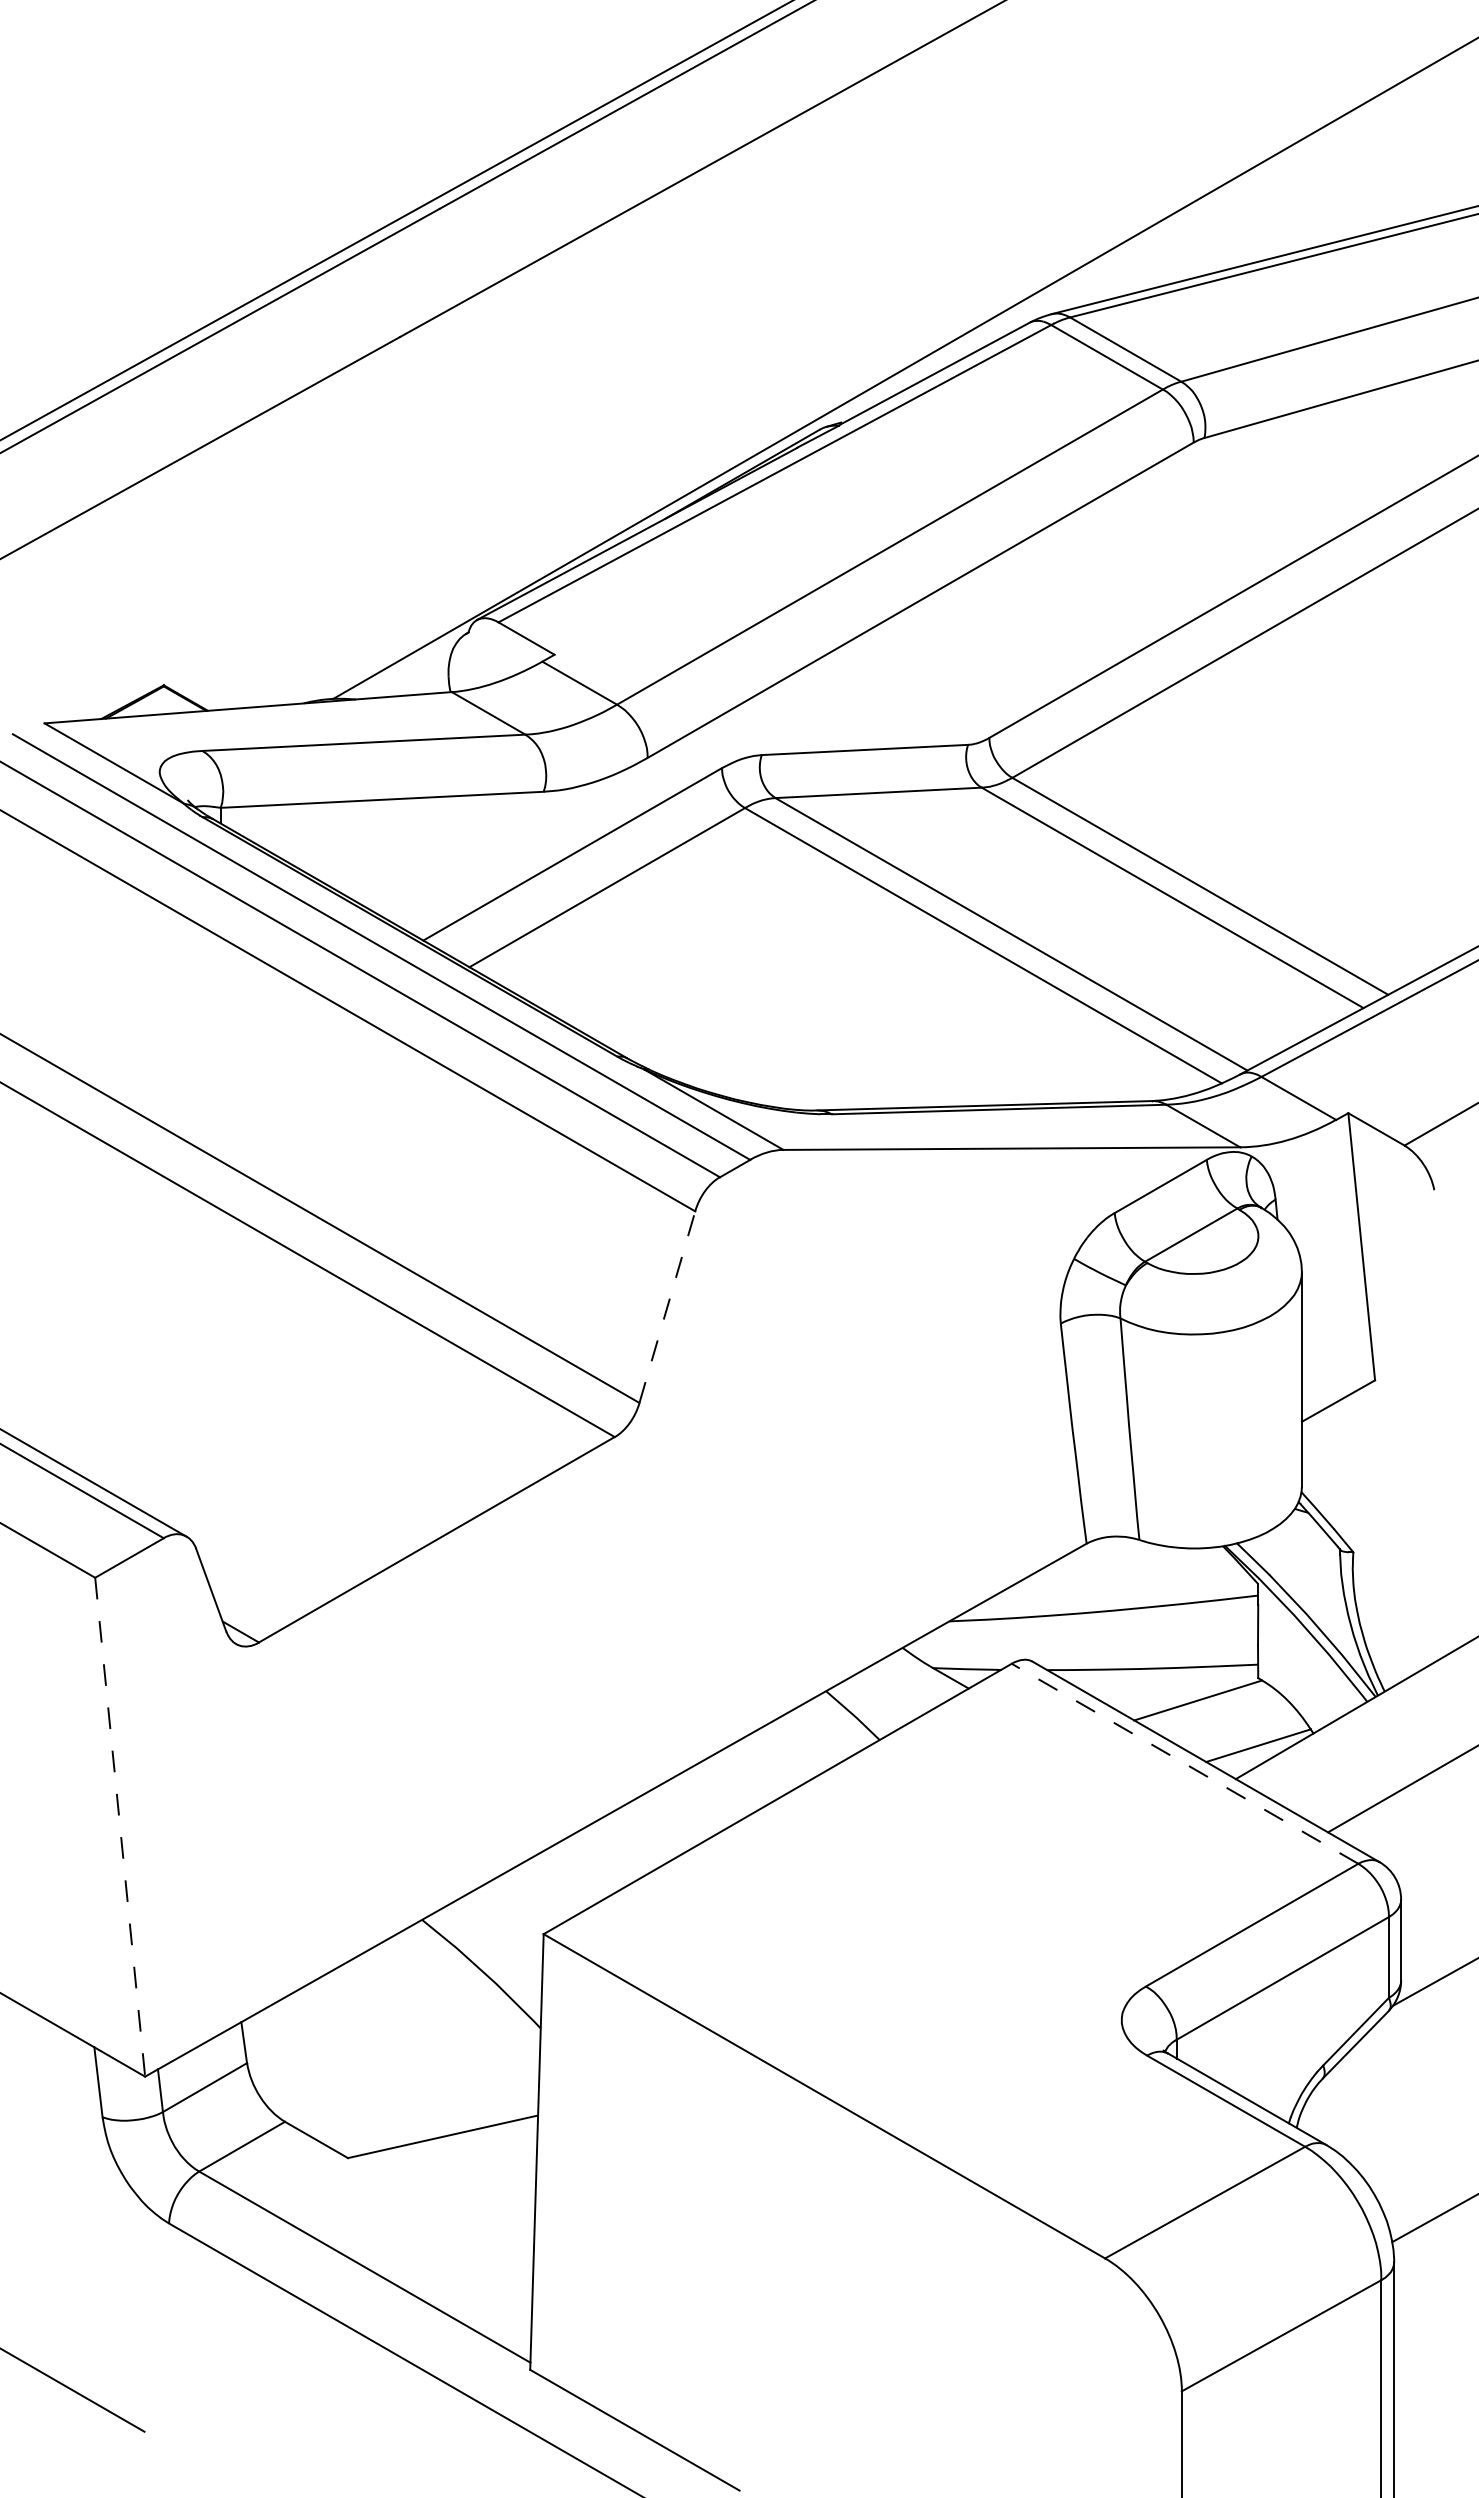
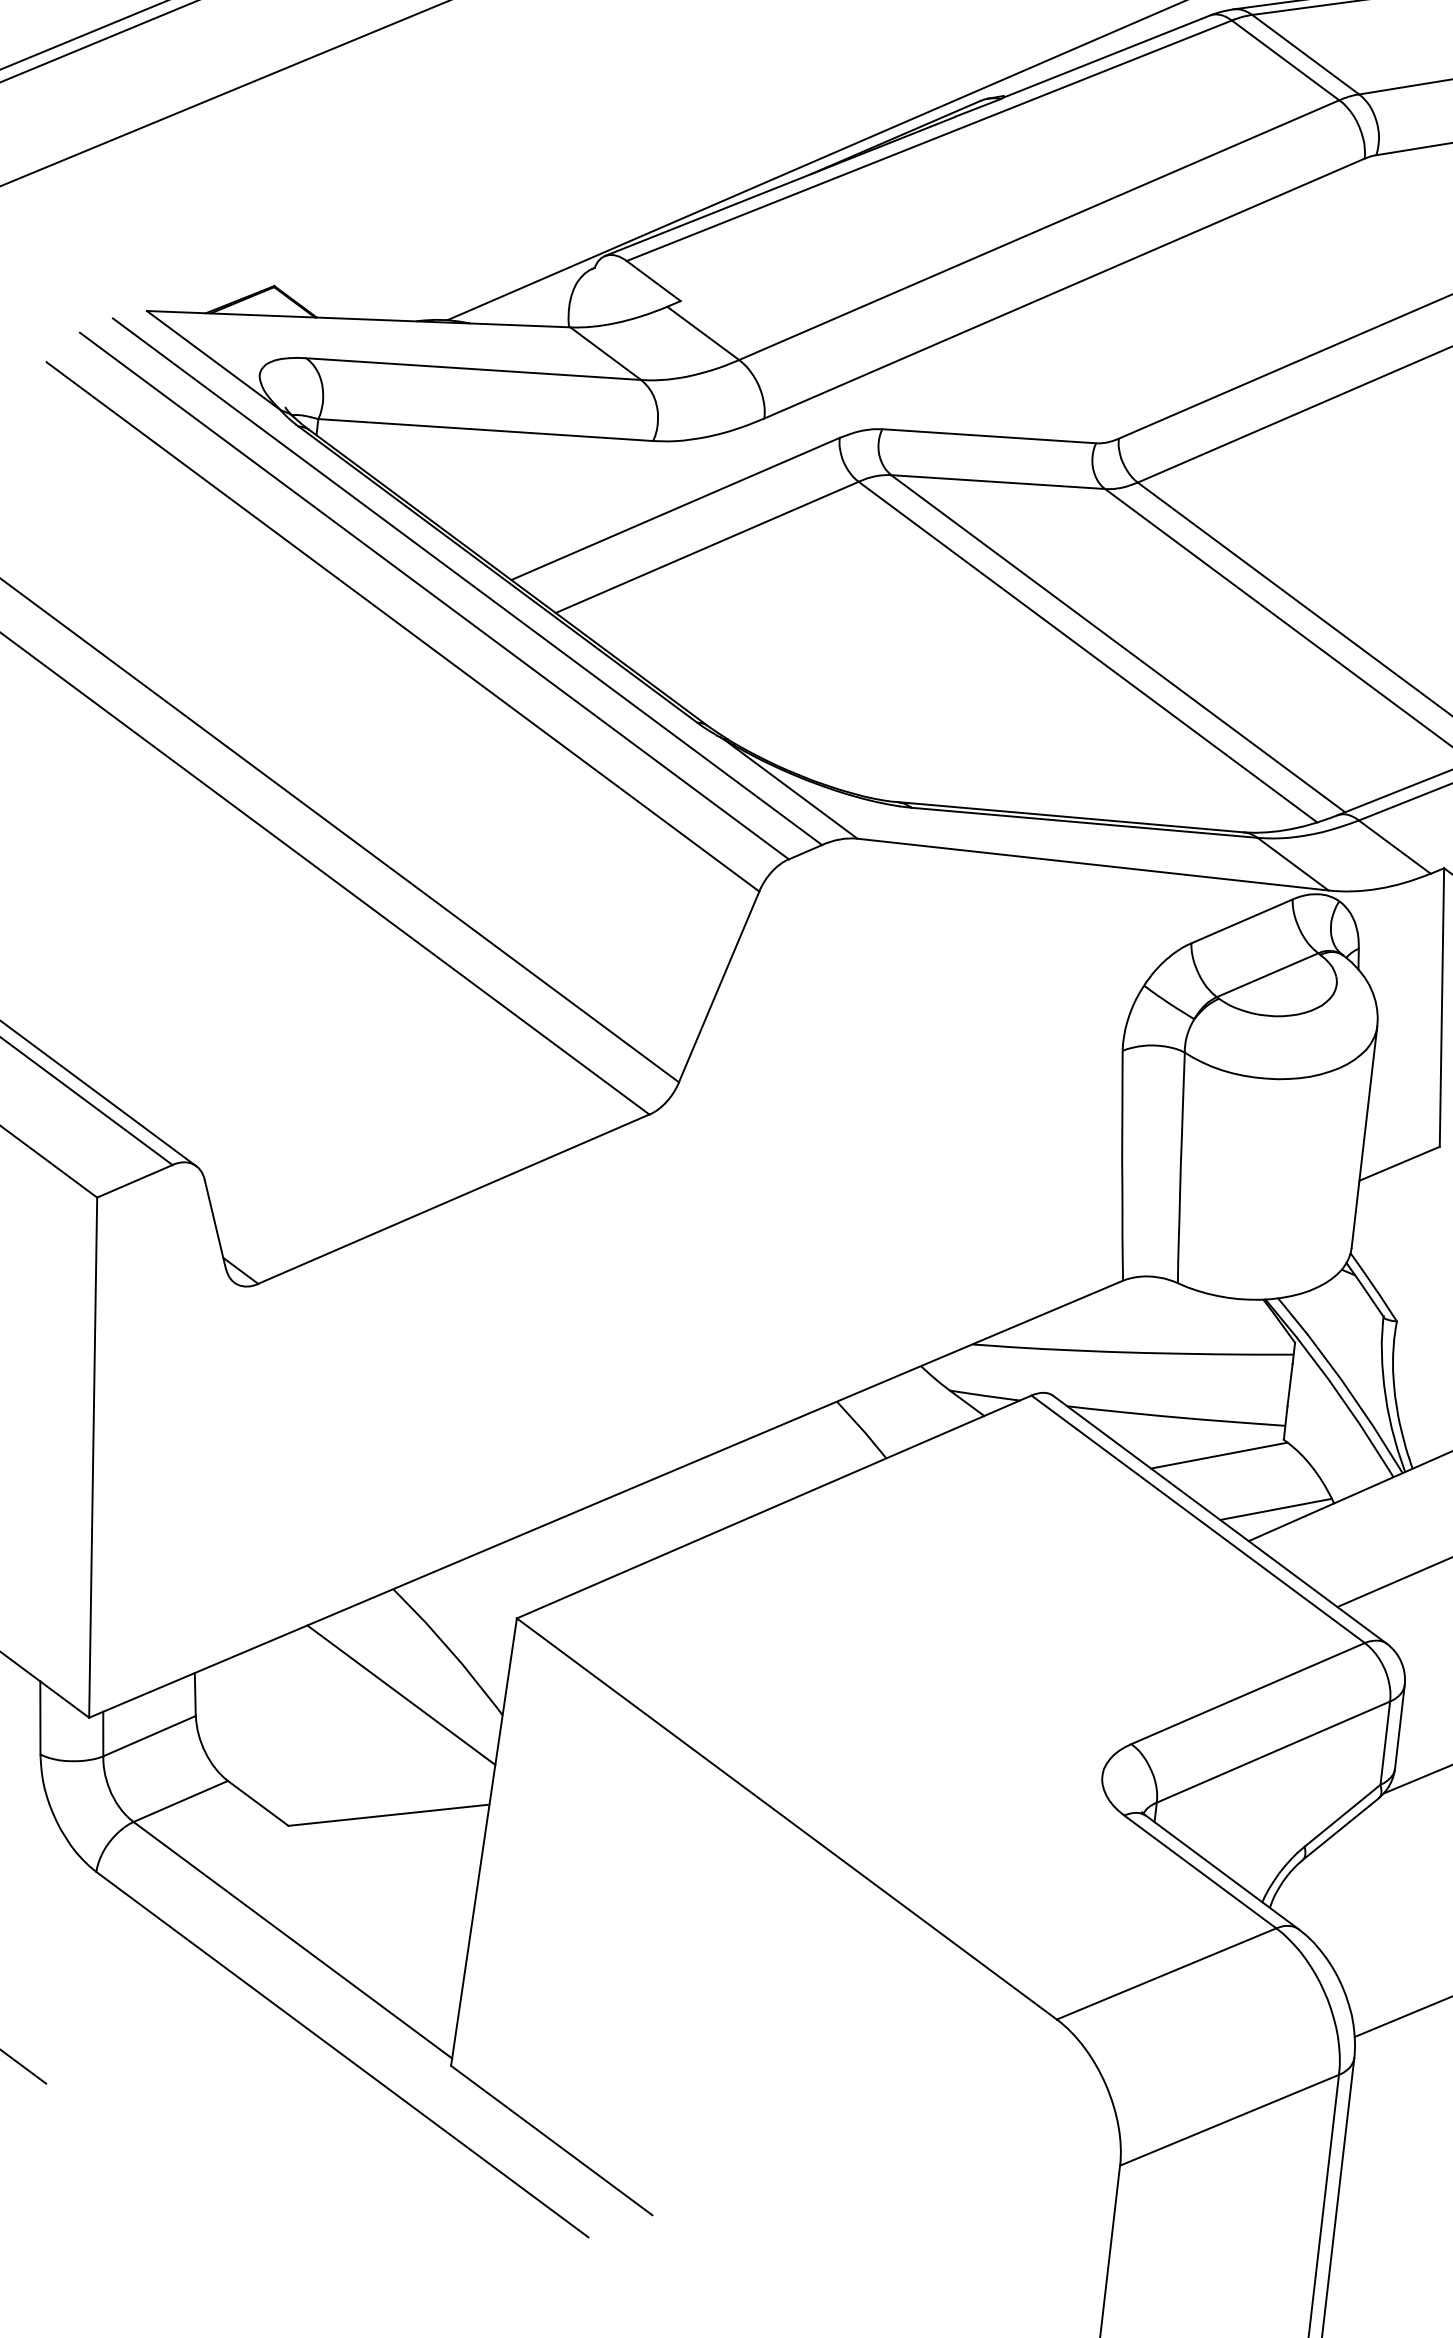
line: (667, 1307) -> (719, 987), dashed -> solid
line: (1184, 1763) -> (1197, 1518), dashed -> solid
line: (120, 1827) -> (93, 1458), dashed -> solid
line: (441, 2020) -> (401, 1695), added

